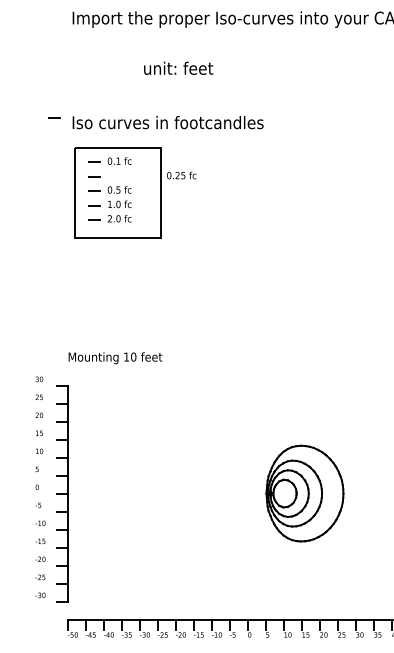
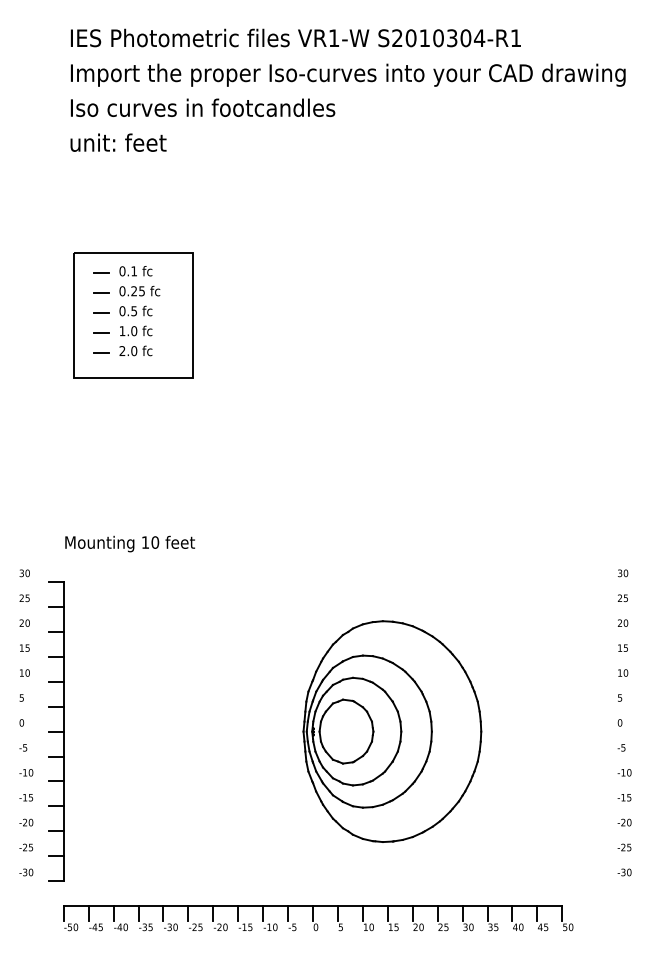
text: (178, 68) -> (118, 142), moved
line: (55, 118) -> (46, 211), removed
text: (168, 122) -> (203, 107), moved
text: (181, 175) -> (139, 290), moved
part: (304, 493) -> (392, 731), size x1.67

